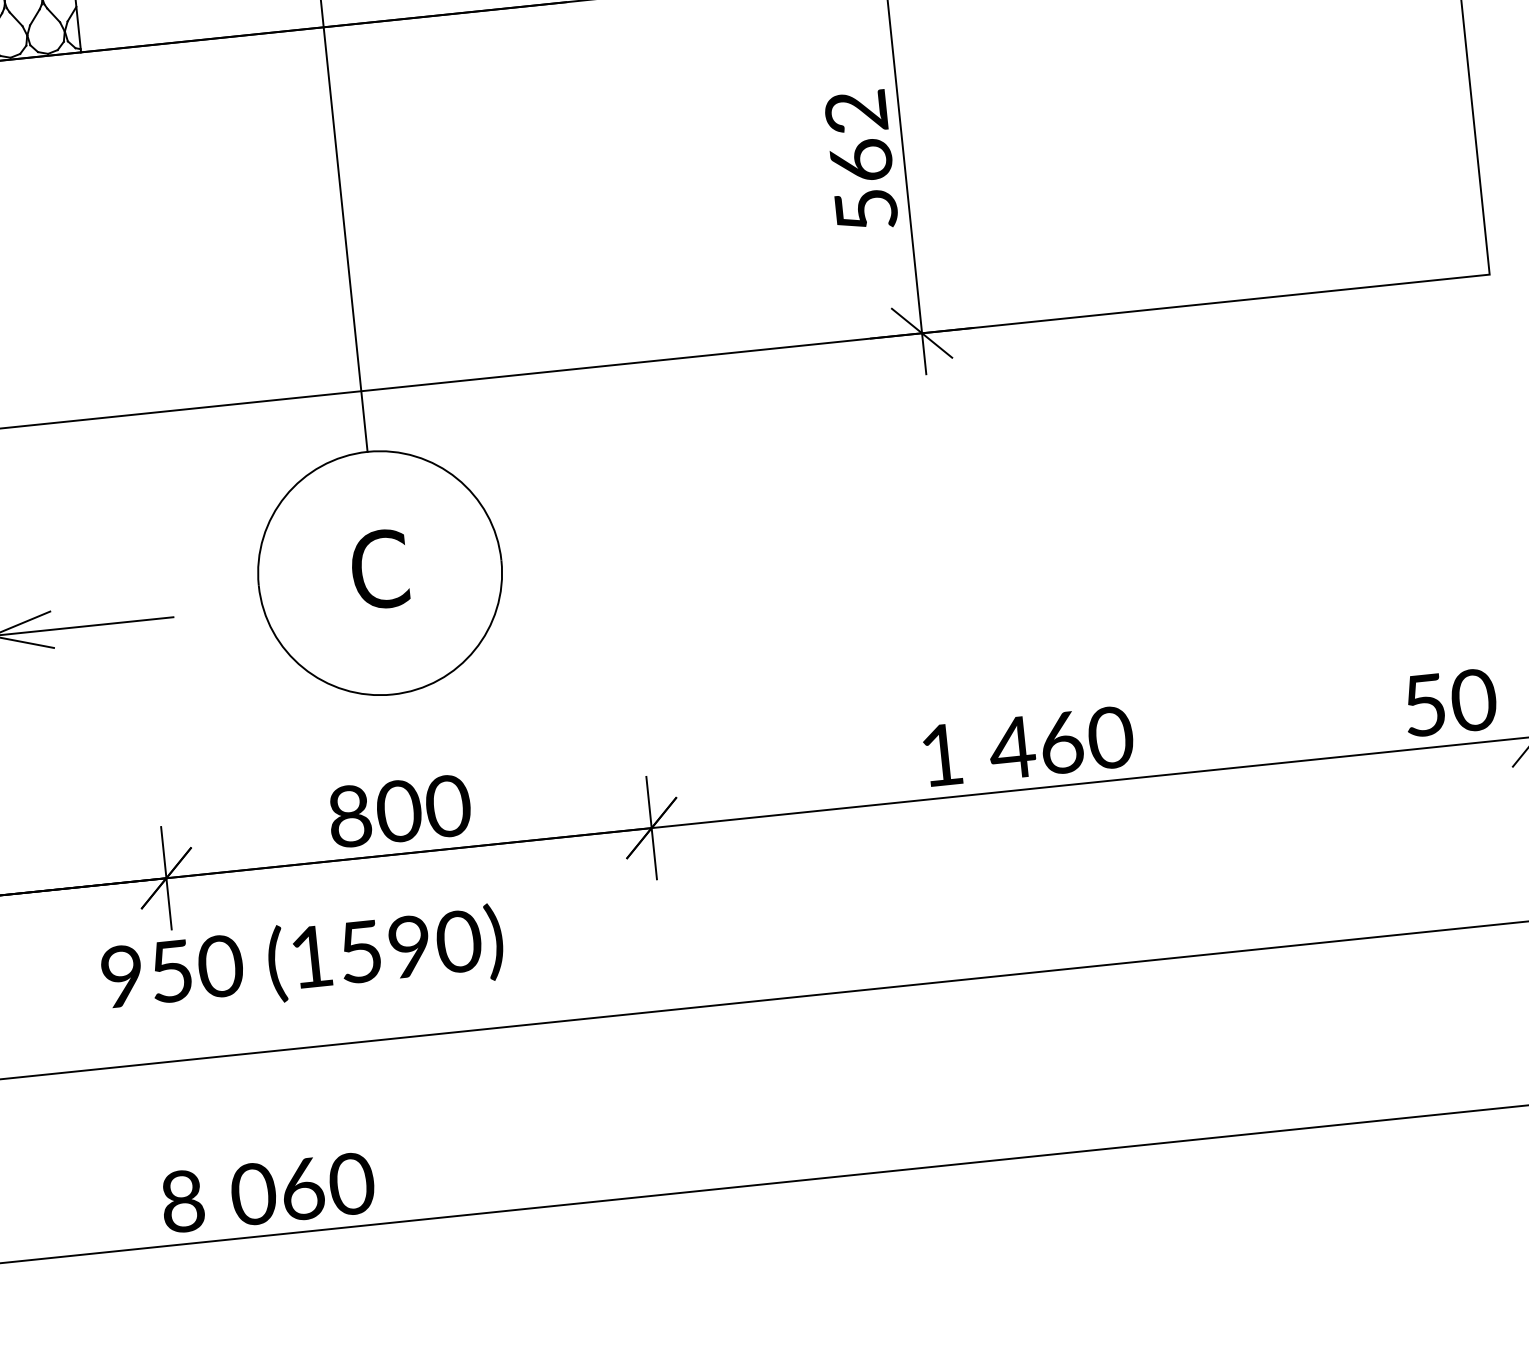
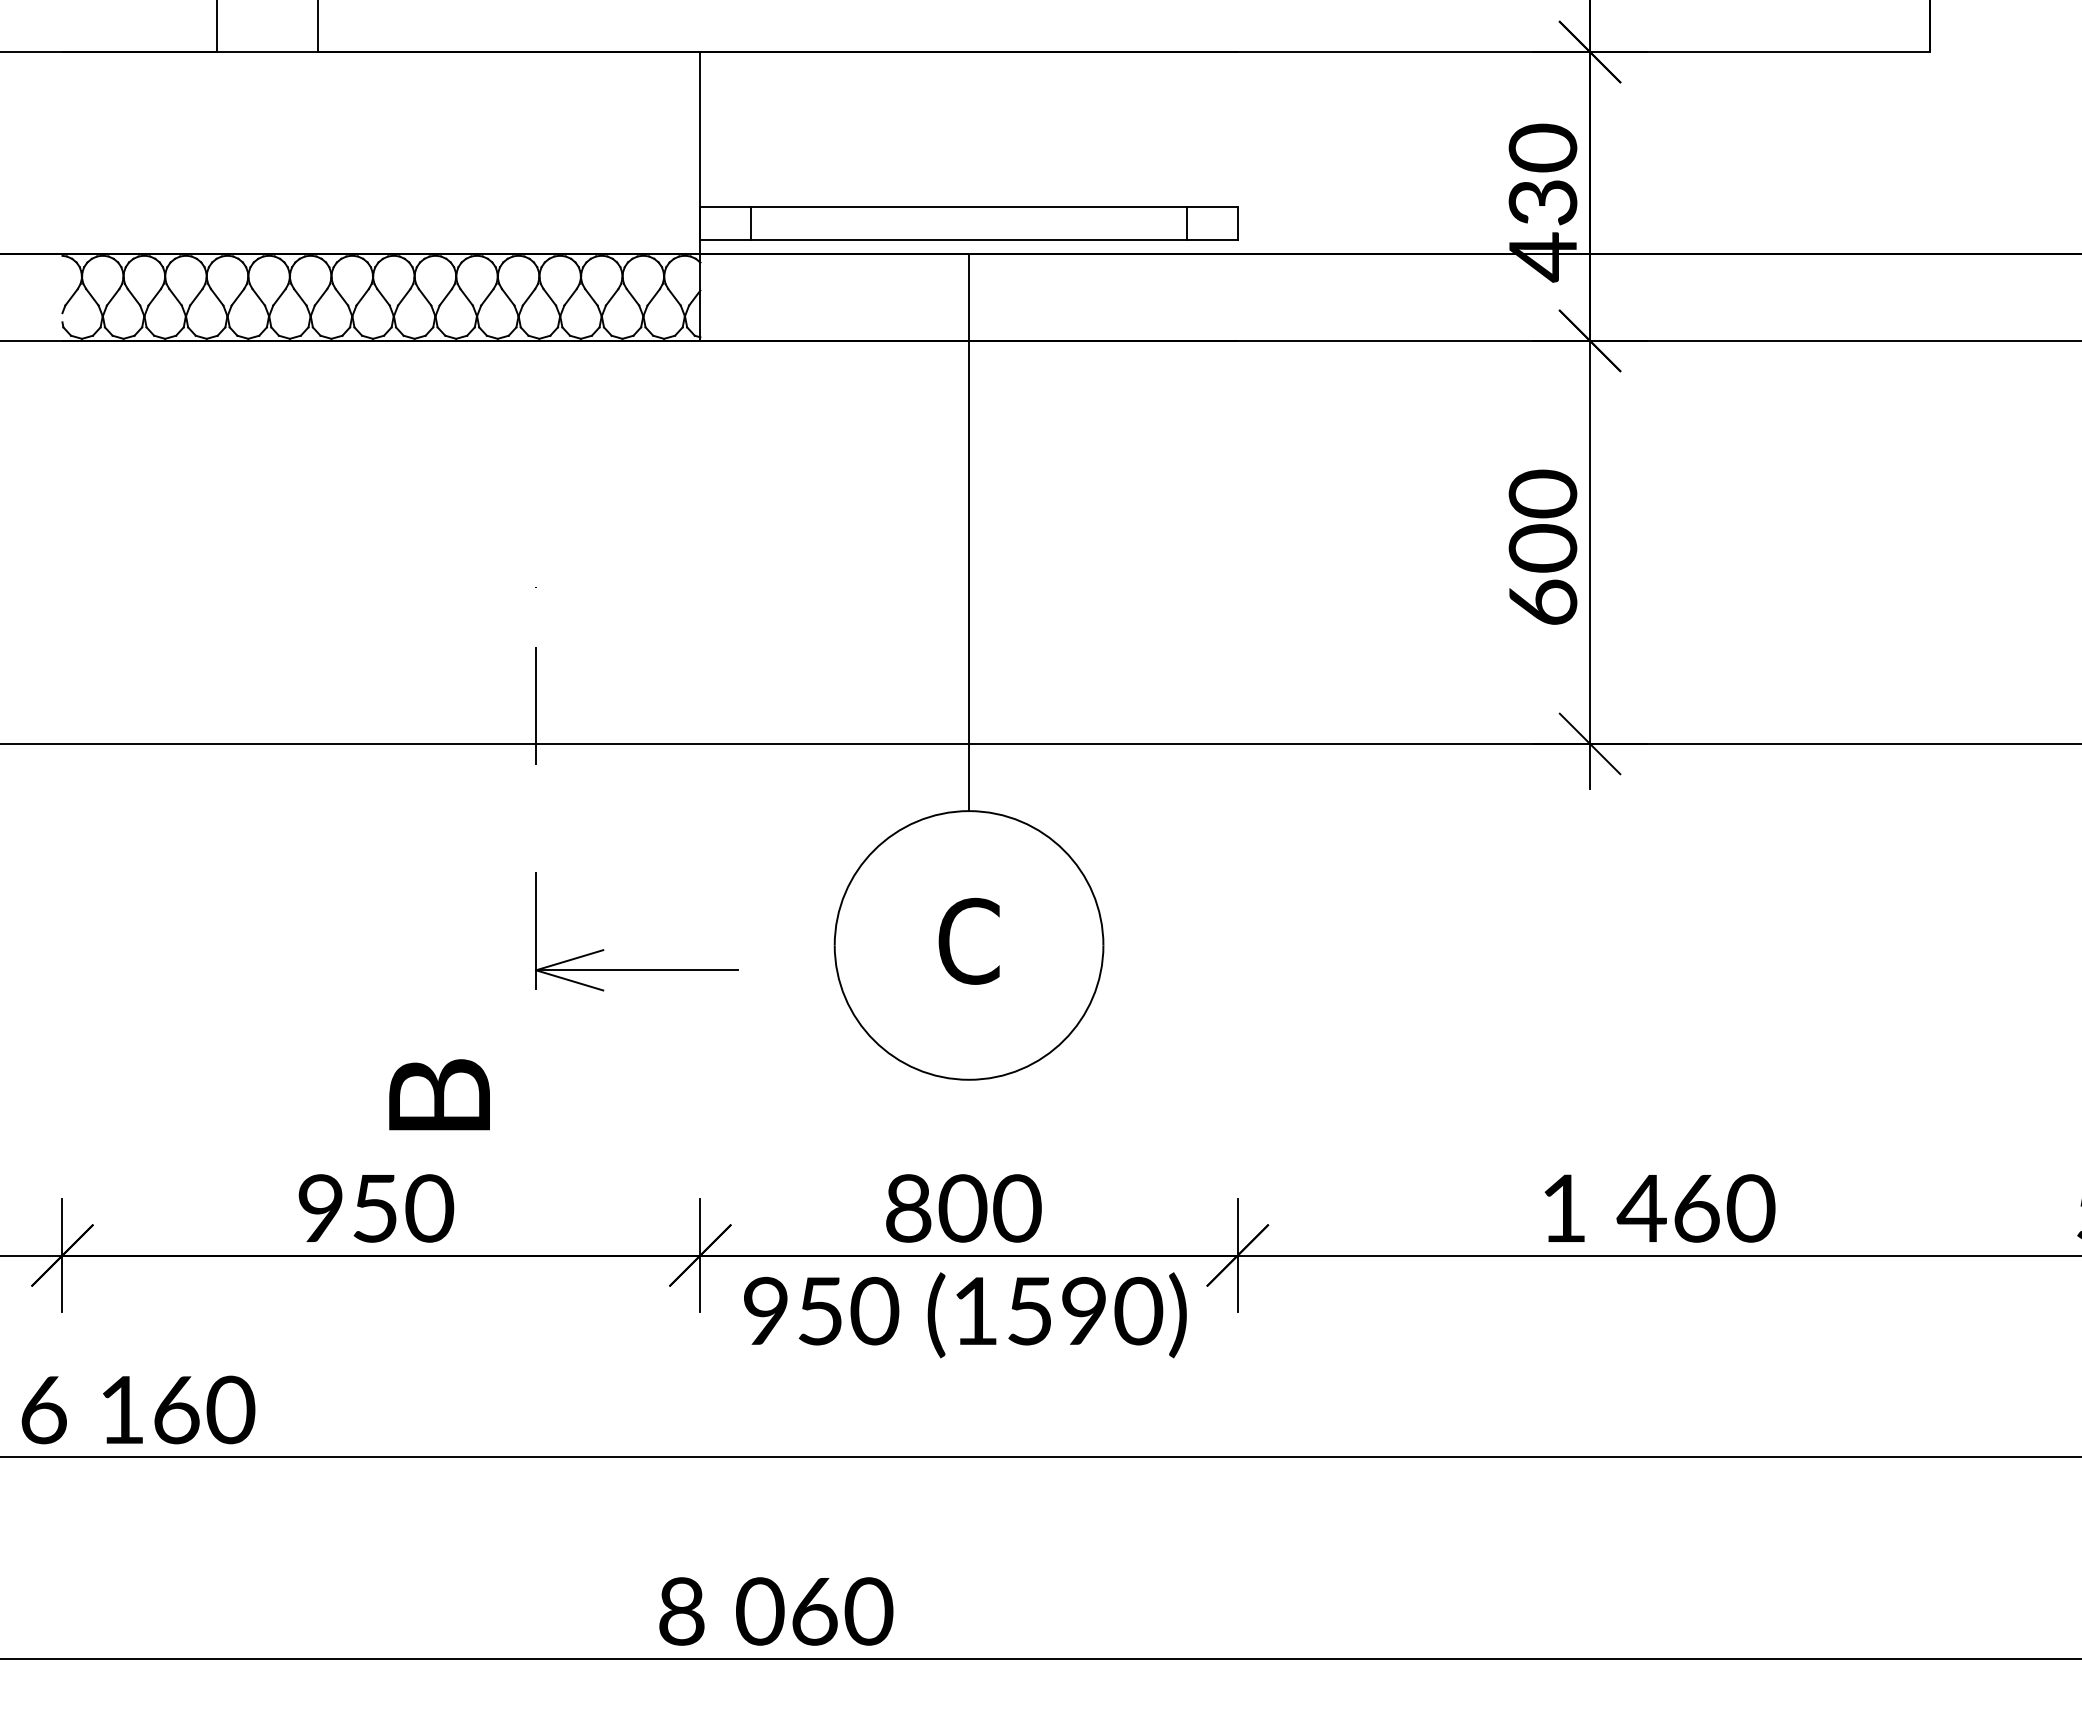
text: (860, 159) -> (1542, 546), 562 -> 600
text: (302, 961) -> (965, 1315), moved

